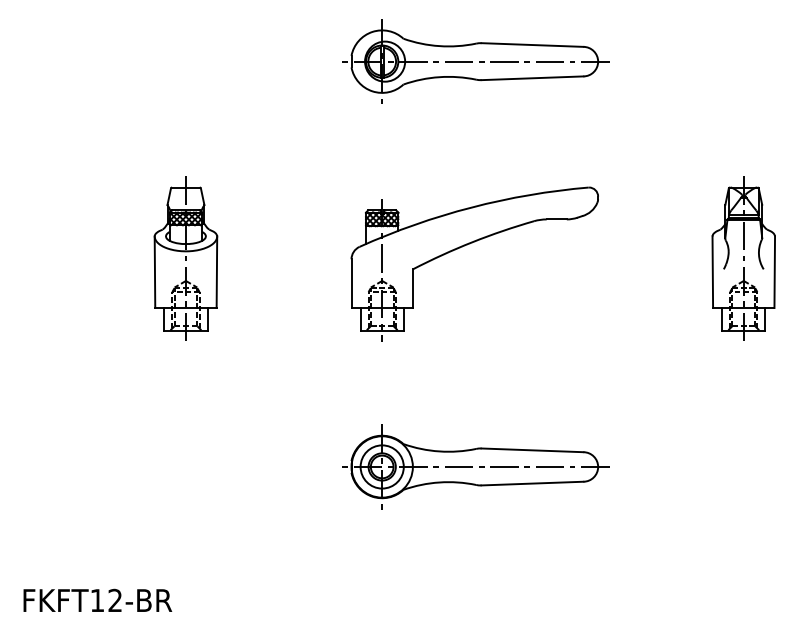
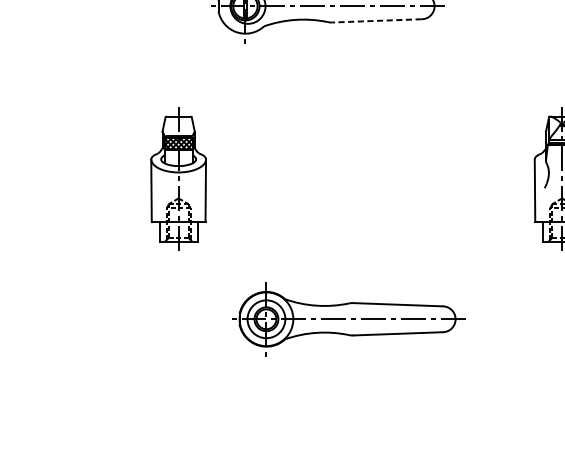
line: (532, 78) -> (377, 21), solid -> dashed
part: (467, 245) -> (320, 167), removed
part: (185, 258) -> (178, 178), moved
part: (475, 466) -> (348, 318), moved

